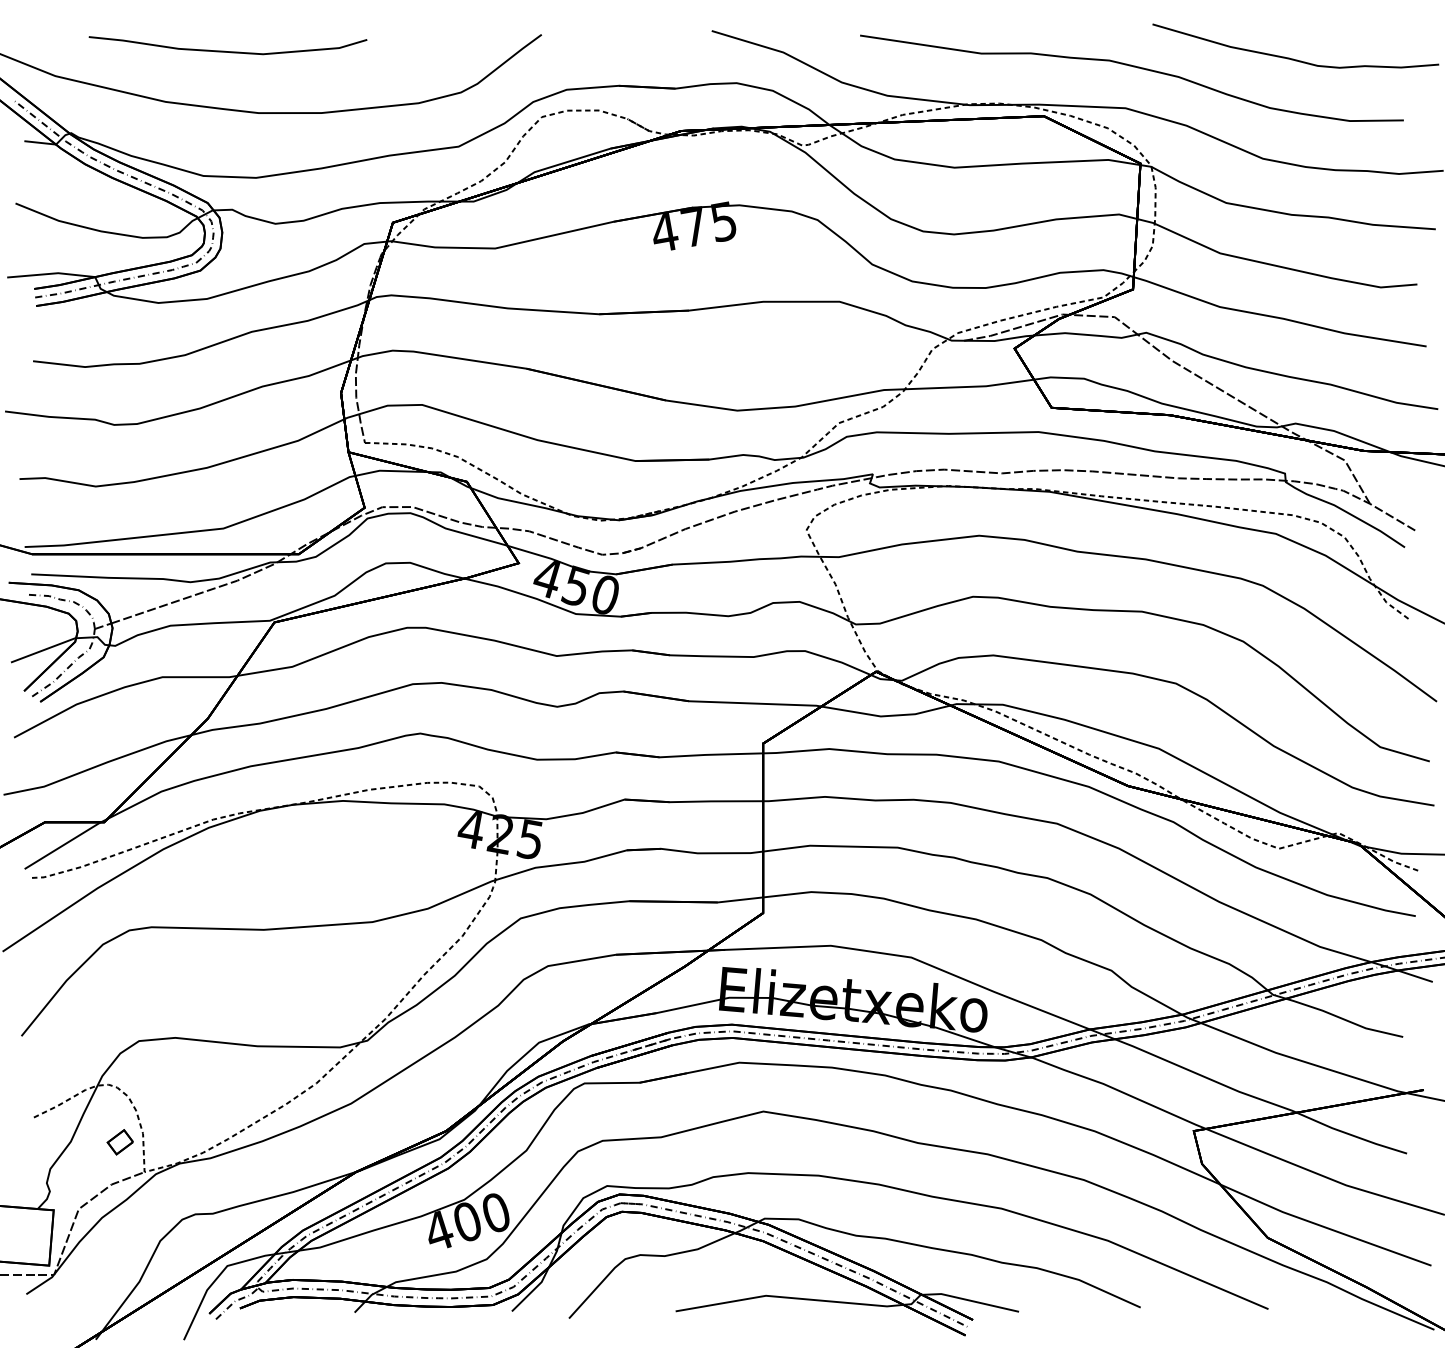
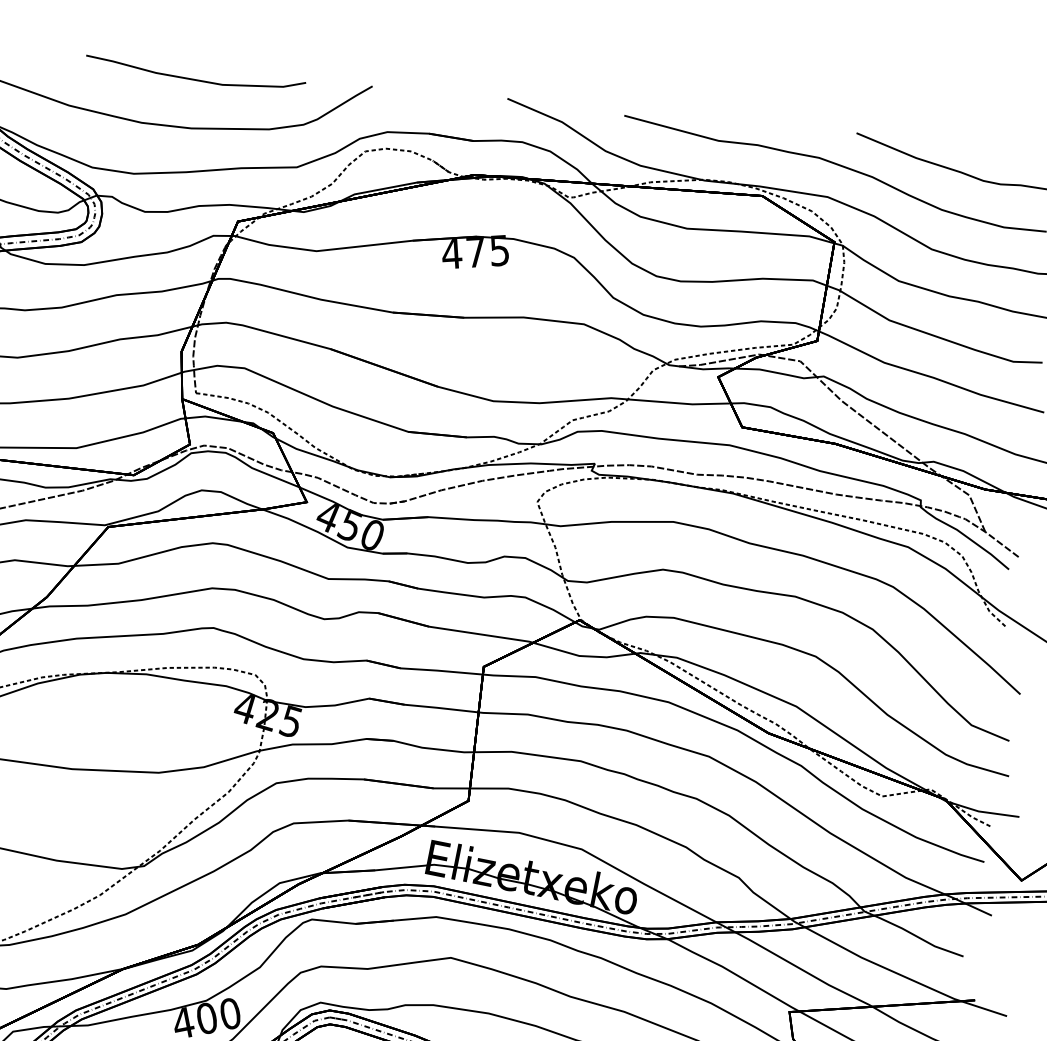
curve: (224, 50) -> (192, 78), moved

